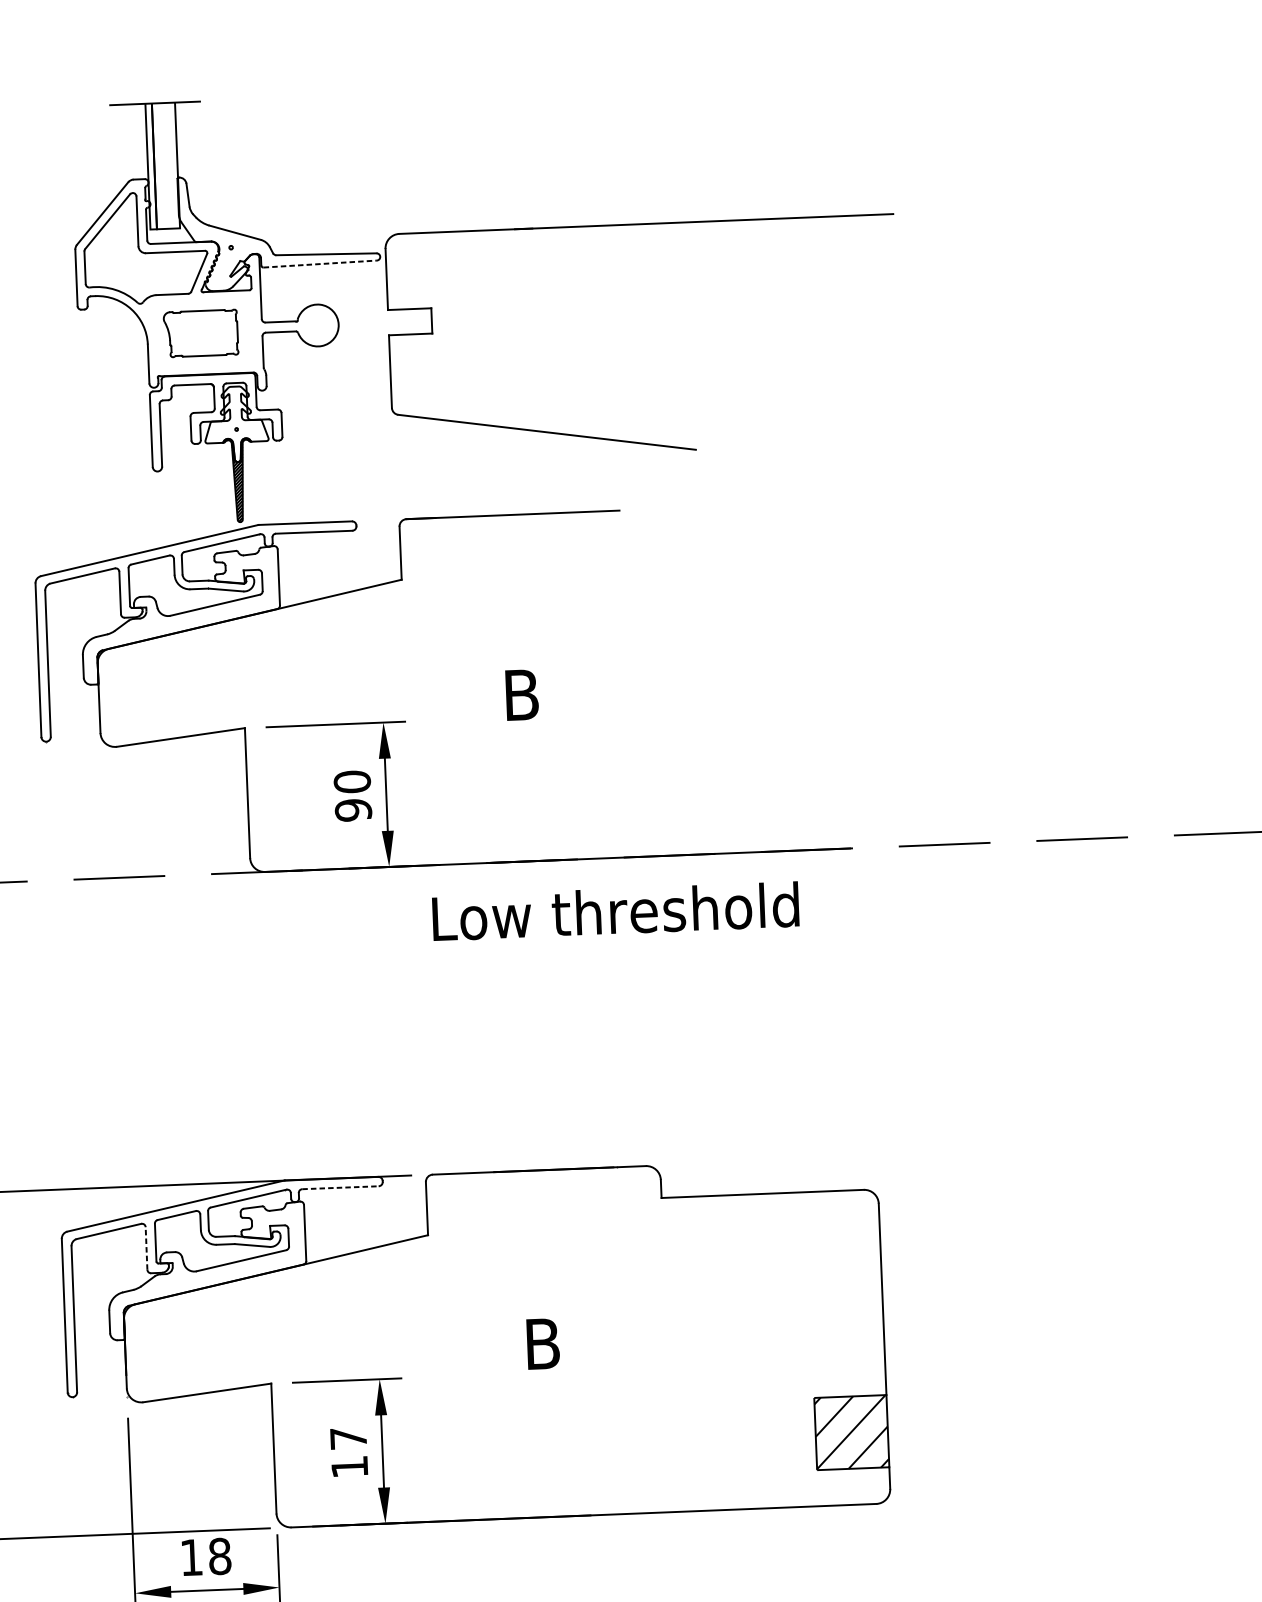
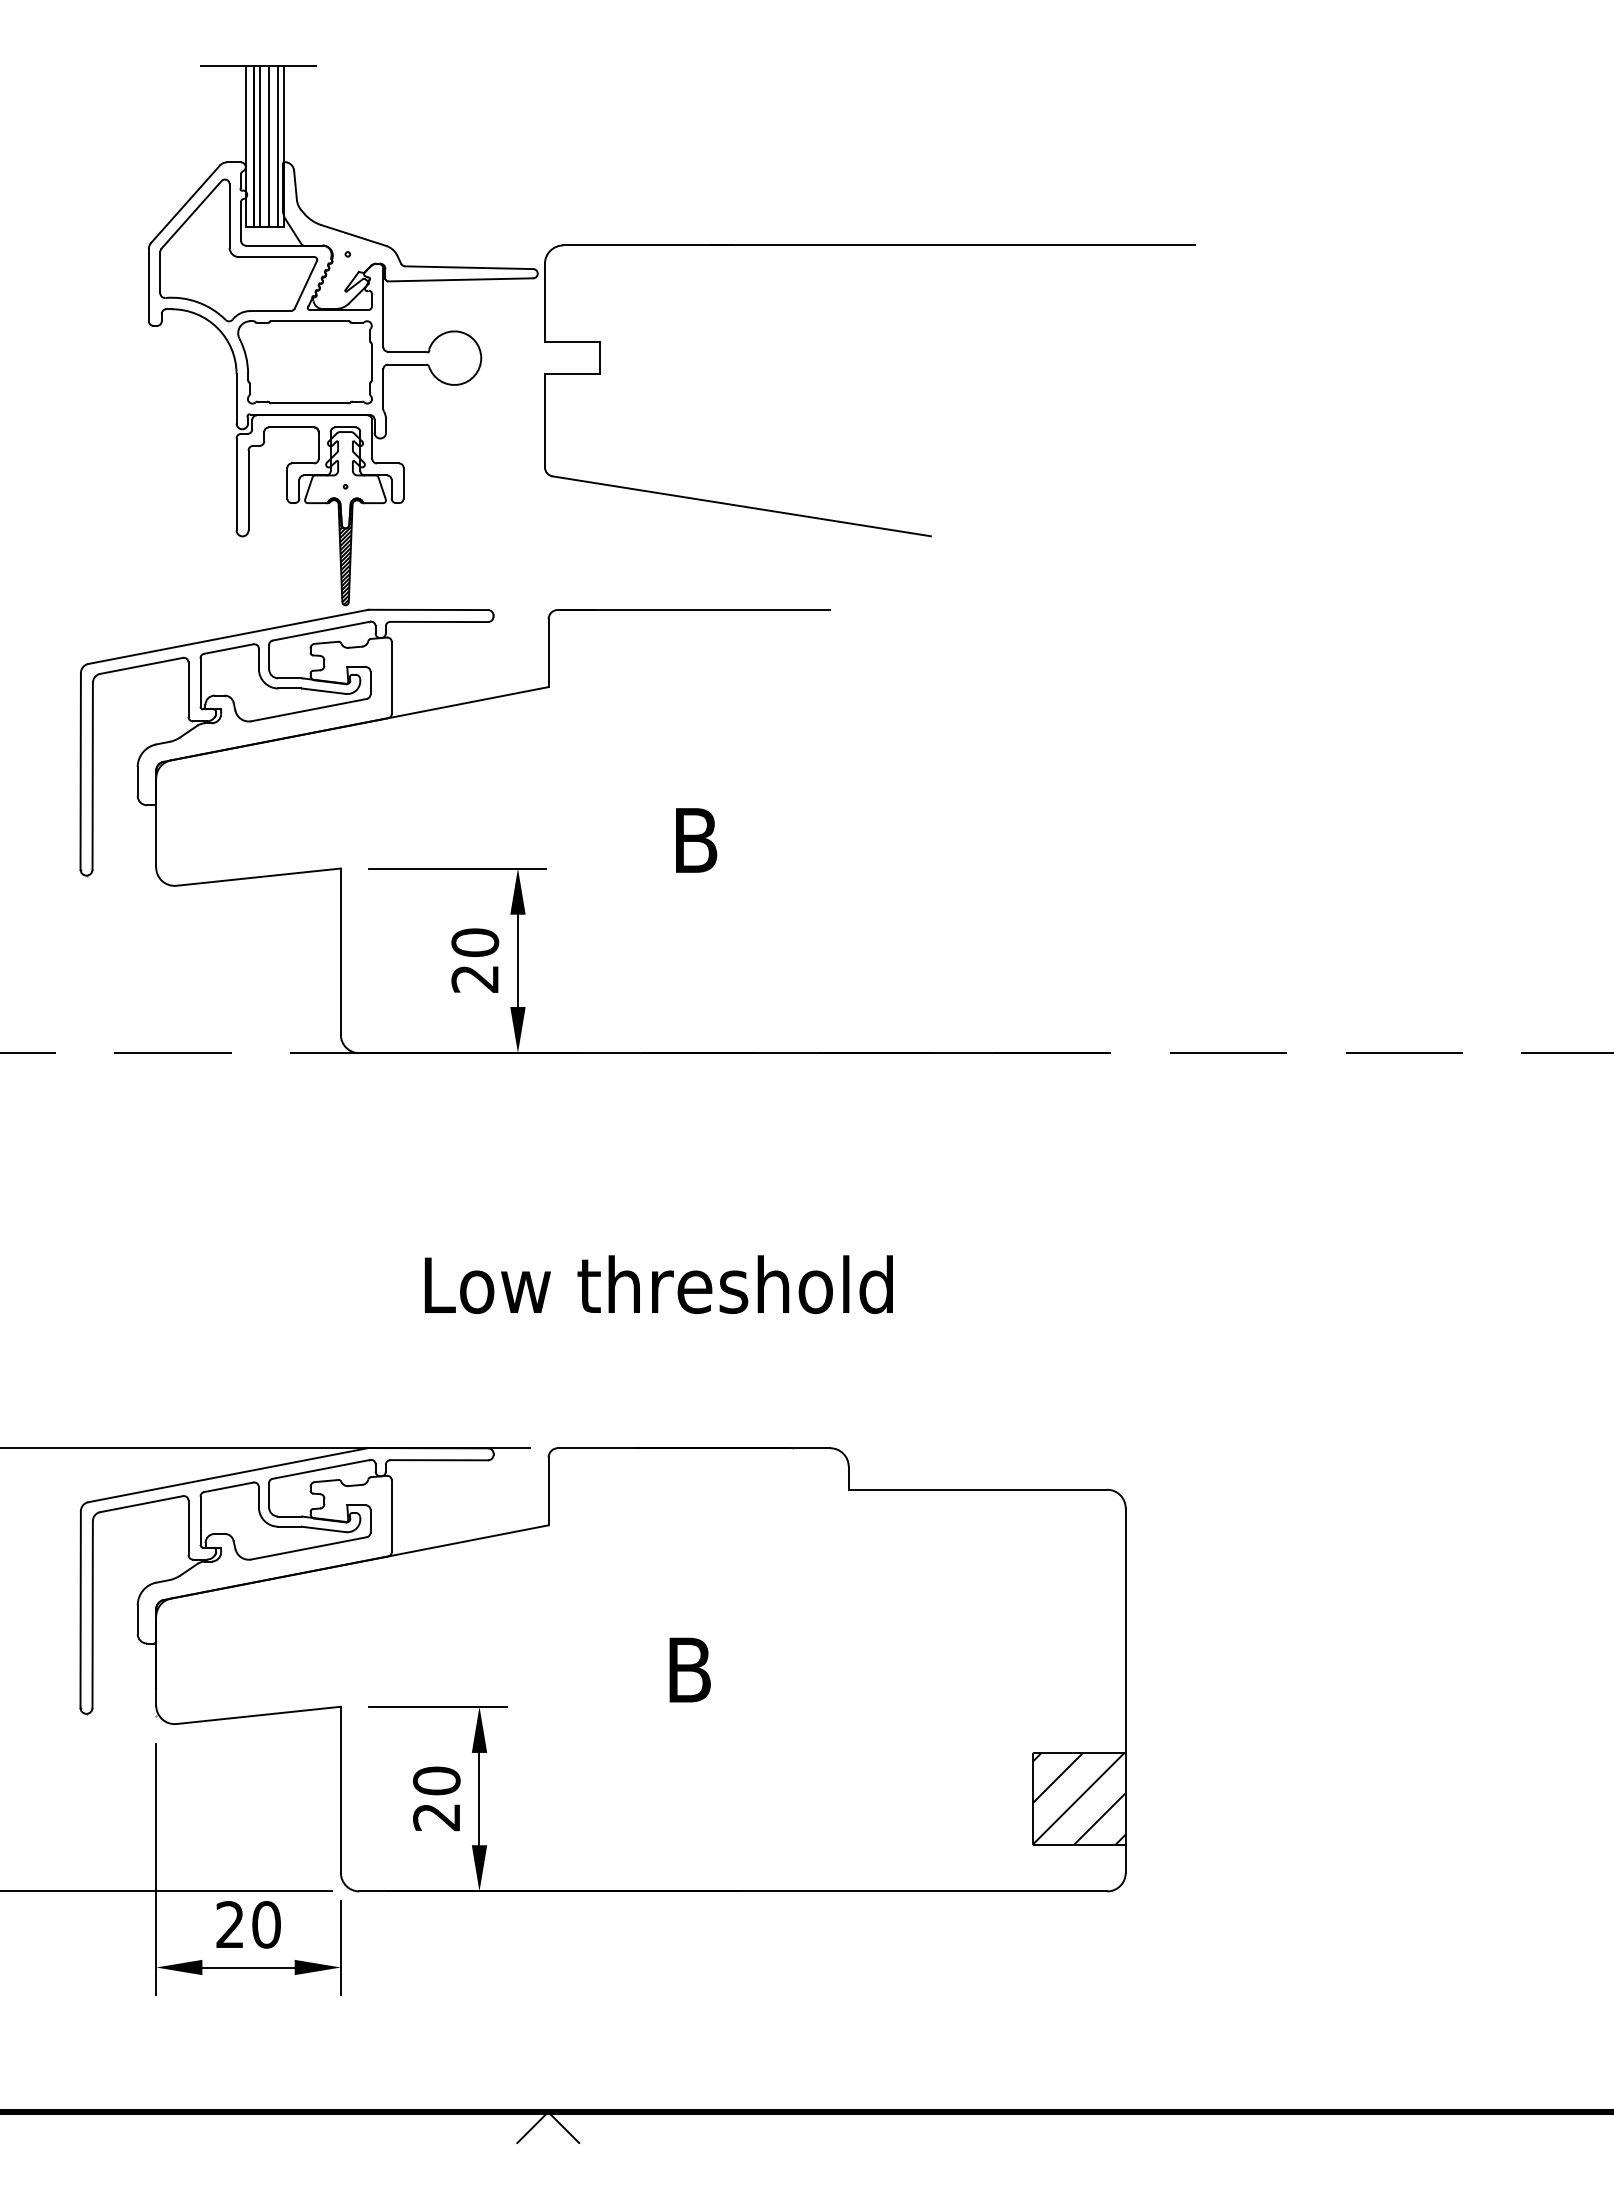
line: (165, 165) -> (268, 146), added
line: (173, 165) -> (278, 146), added
line: (158, 166) -> (259, 146), added
line: (320, 263) -> (461, 279), dashed -> solid
part: (200, 333) -> (304, 362), size x1.43
text: (353, 809) -> (475, 978), 90 -> 20
text: (615, 911) -> (658, 1284), moved
line: (340, 1187) -> (439, 1460), dashed -> solid
line: (146, 1248) -> (188, 1527), dashed -> solid
text: (348, 1452) -> (436, 1798), 17 -> 20
text: (205, 1556) -> (248, 1924), 18 -> 20

